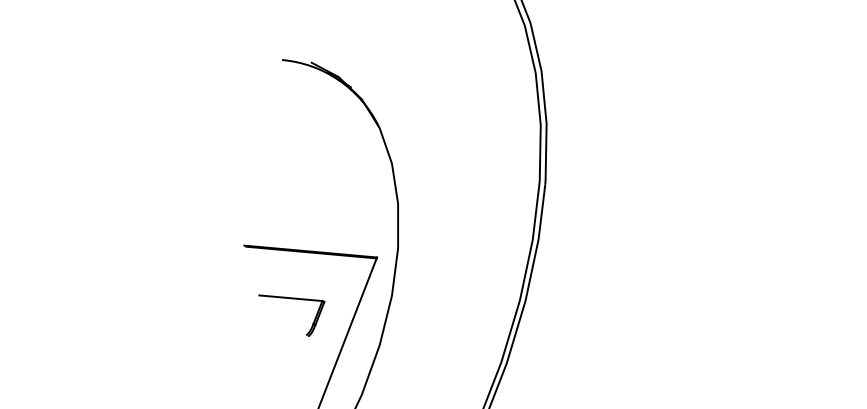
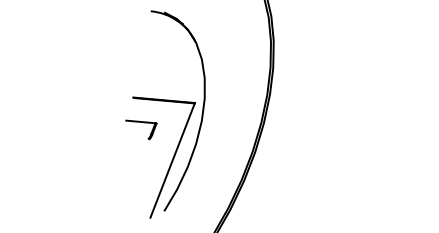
part: (296, 301) -> (143, 123), moved

